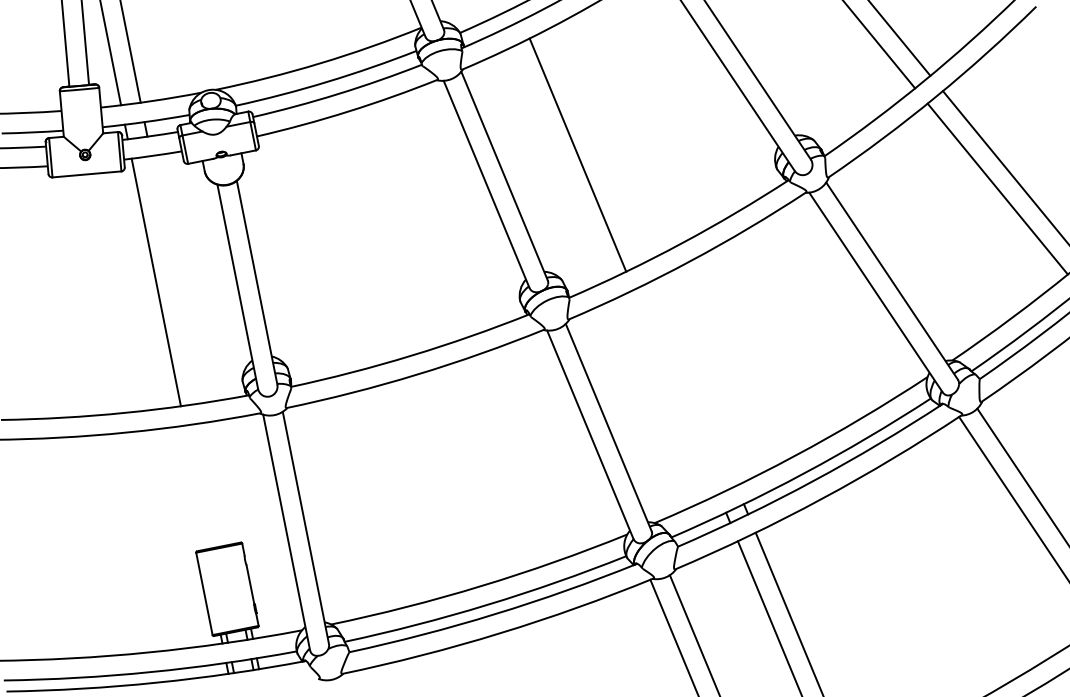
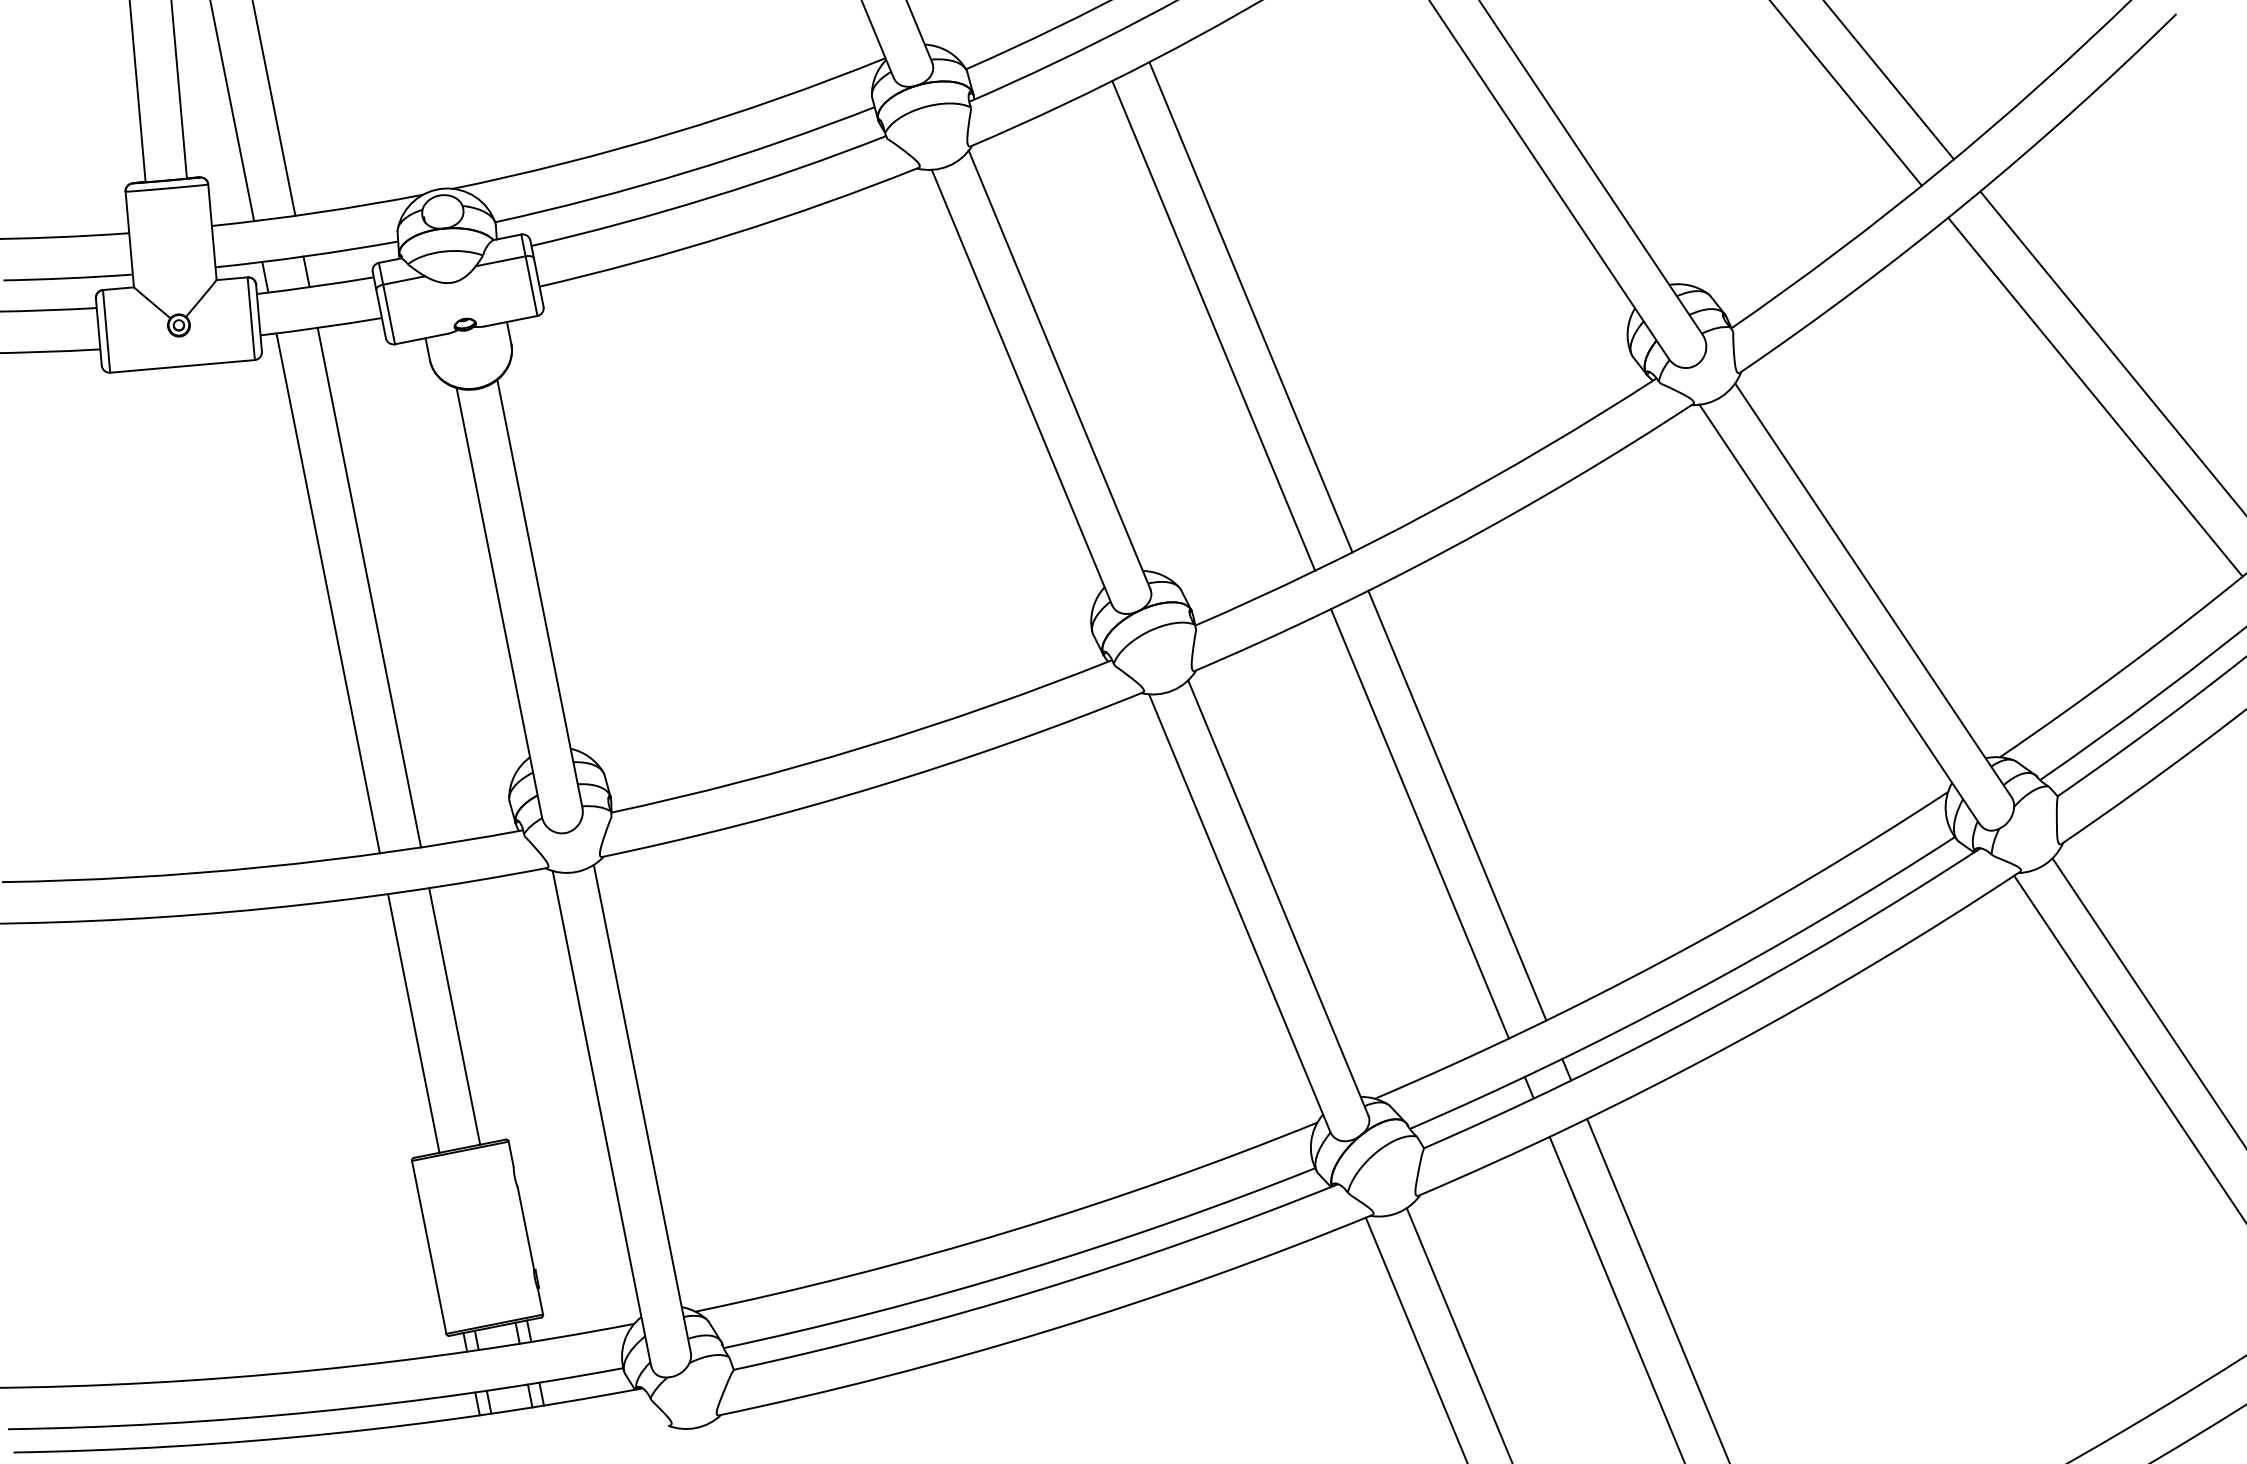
line: (595, 145) -> (1250, 305), added
line: (175, 279) -> (368, 587), added
line: (693, 383) -> (1456, 805), added
line: (675, 392) -> (1418, 824), added
line: (216, 483) -> (454, 1015), added
line: (196, 486) -> (412, 1021), added

